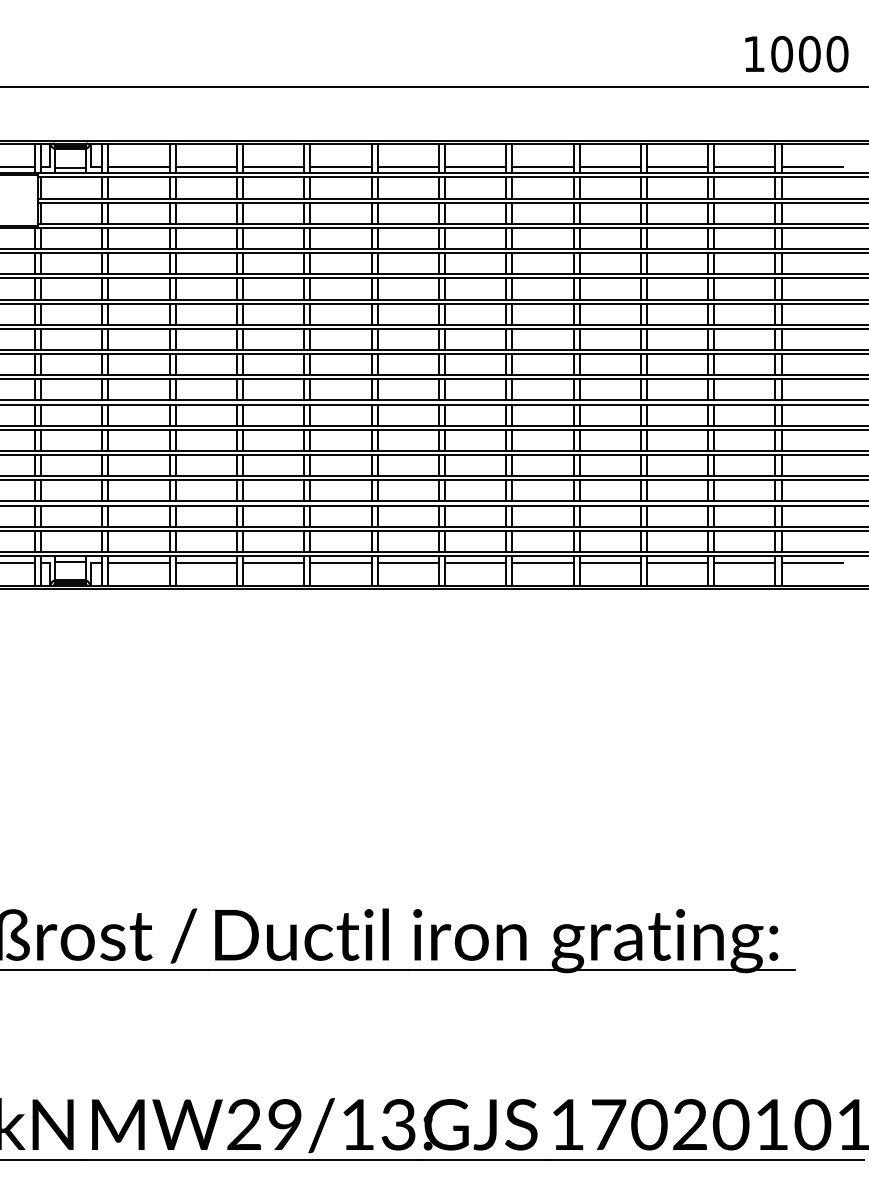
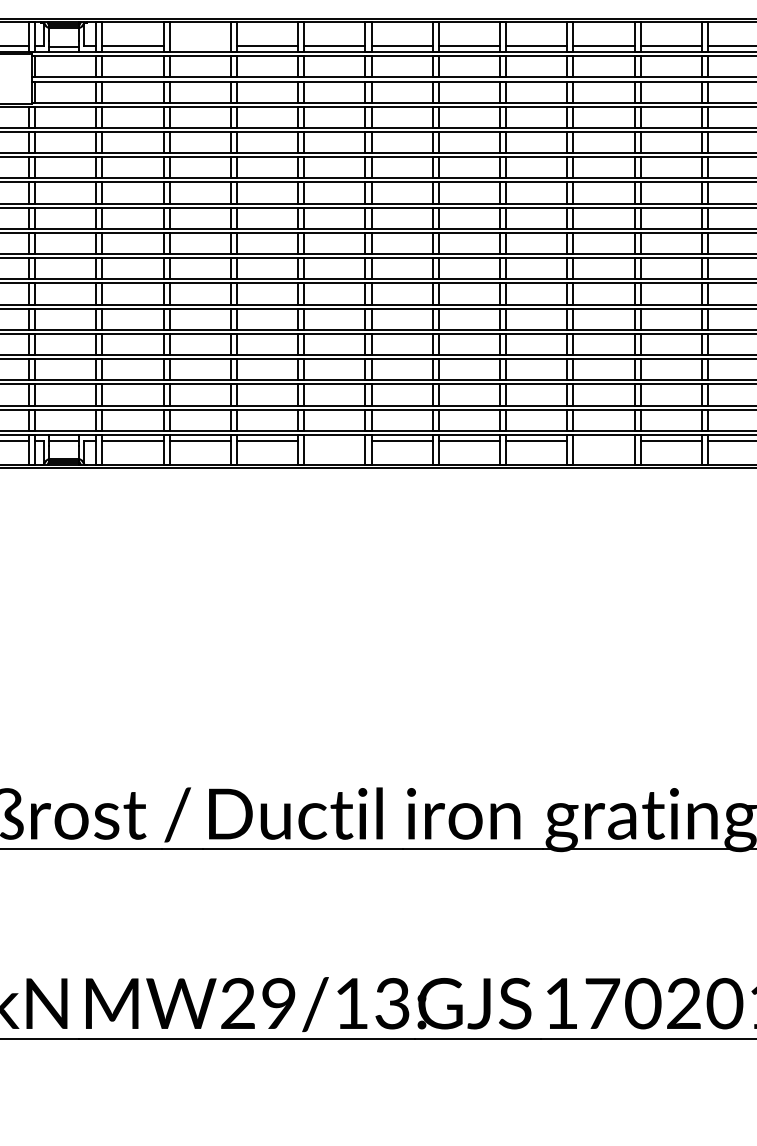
line: (206, 166) -> (200, 45), removed
line: (340, 562) -> (334, 441), removed
line: (609, 562) -> (603, 441), removed

